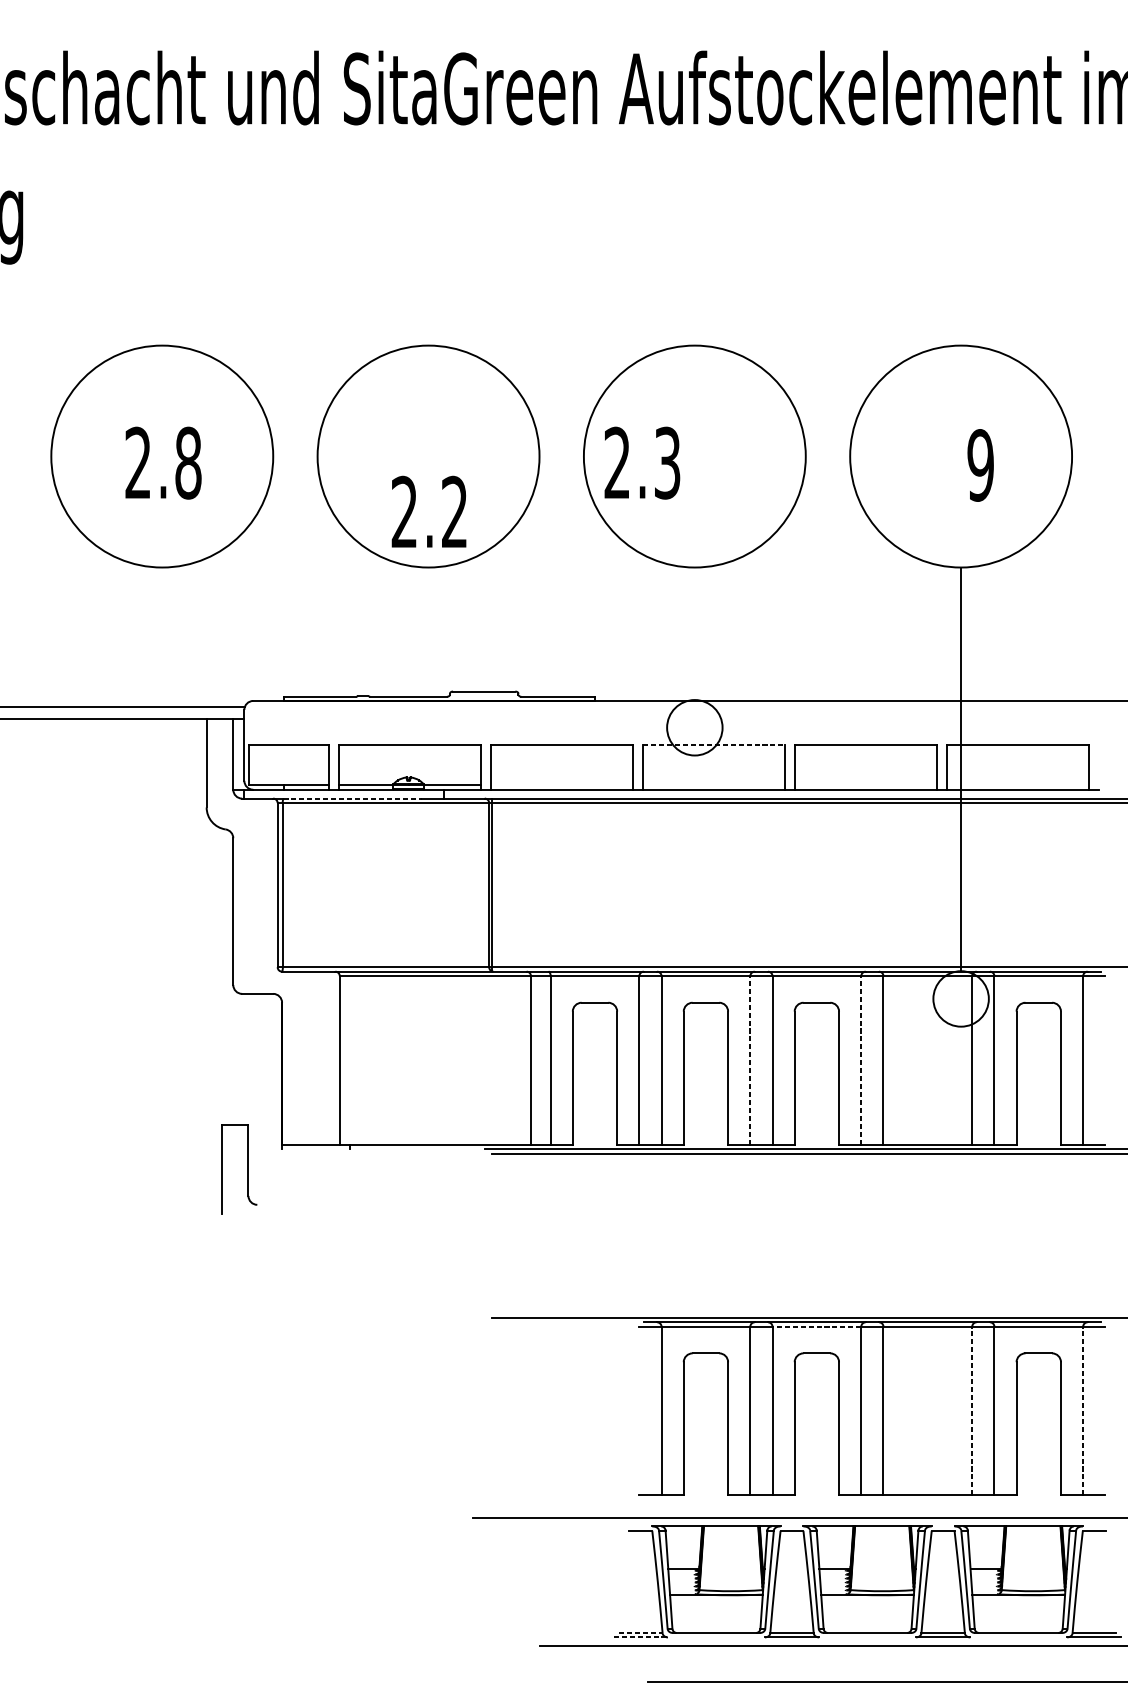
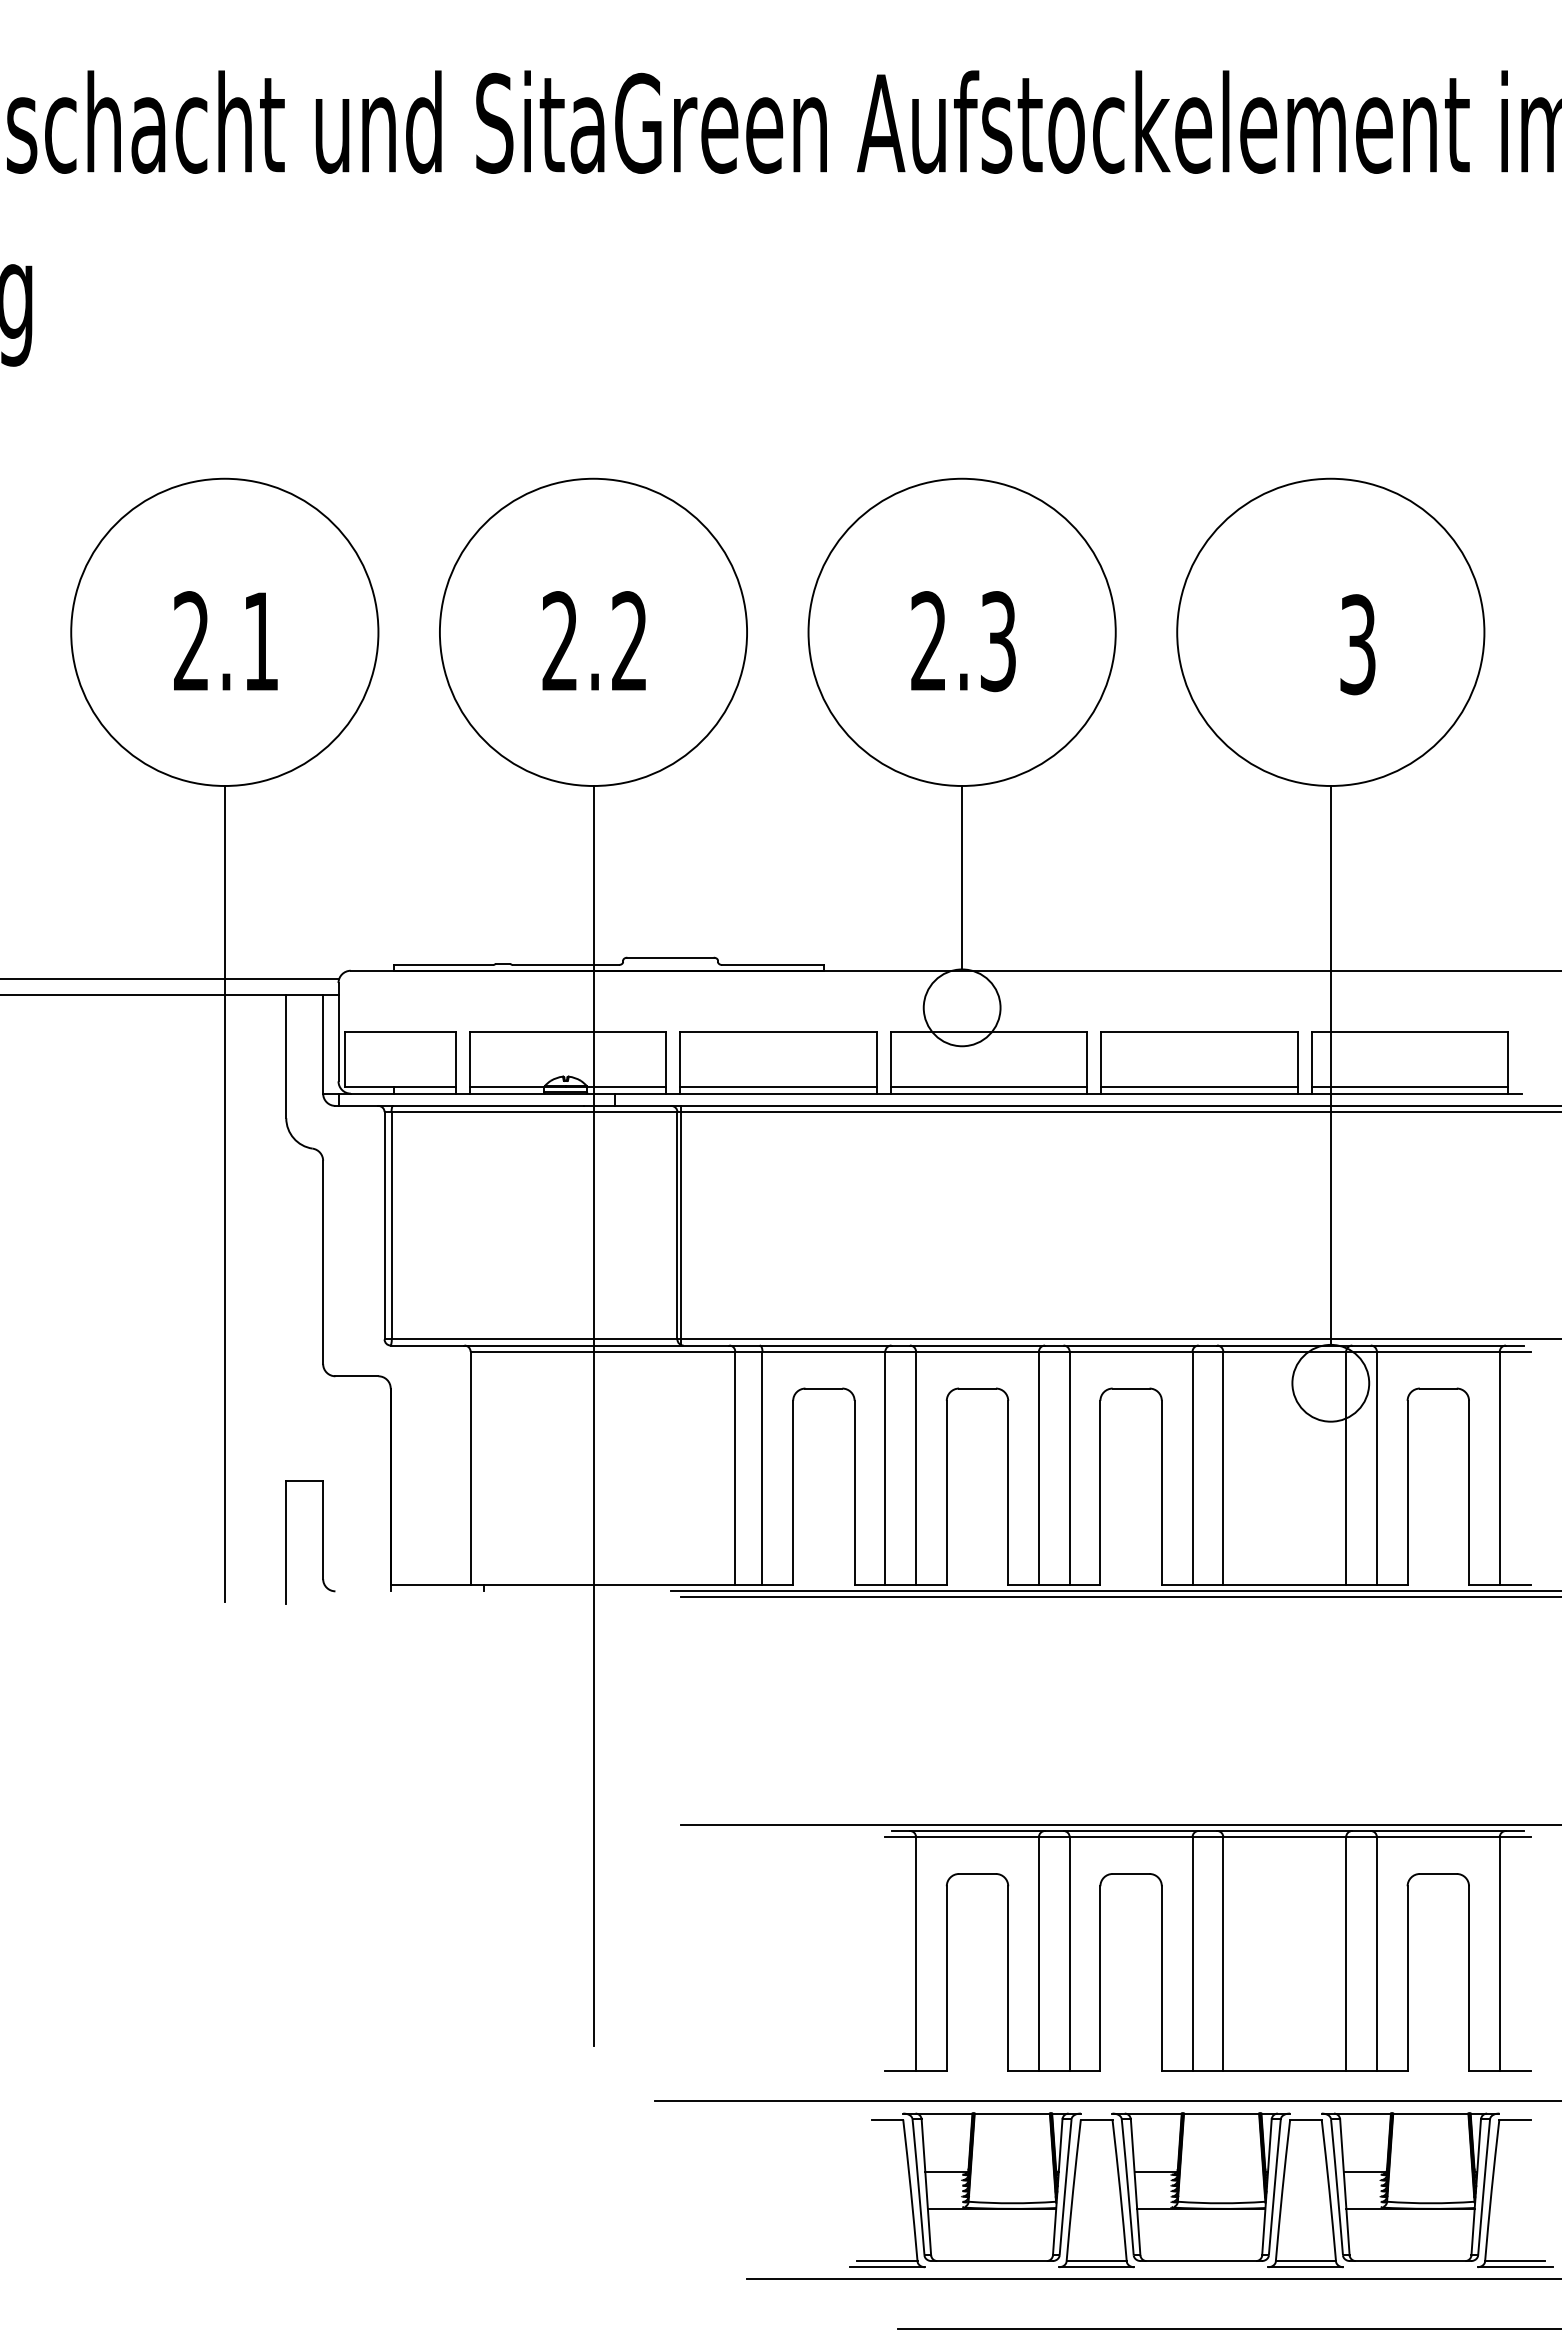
text: (188, 463) -> (261, 641), 2.8 -> 2.1
text: (642, 463) -> (963, 641), moved
text: (980, 465) -> (1357, 644), 9 -> 3
text: (428, 511) -> (593, 640), moved
line: (695, 633) -> (962, 877), added
line: (714, 745) -> (989, 1032), dashed -> solid
line: (562, 785) -> (778, 1087), added
line: (713, 785) -> (988, 1087), added
line: (866, 785) -> (1199, 1087), added
line: (1017, 785) -> (1409, 1087), added
line: (352, 798) -> (488, 1105), dashed -> solid
line: (162, 861) -> (224, 1193), added
line: (428, 1022) -> (593, 1415), added
line: (749, 1060) -> (1038, 1468), dashed -> solid
line: (861, 1060) -> (1192, 1468), dashed -> solid
part: (247, 1169) -> (322, 1542), moved
line: (816, 1327) -> (1130, 1837), dashed -> solid
line: (972, 1410) -> (1346, 1953), dashed -> solid
line: (1082, 1410) -> (1499, 1953), dashed -> solid
line: (640, 1633) -> (887, 2261), dashed -> solid
line: (640, 1637) -> (887, 2267), dashed -> solid

